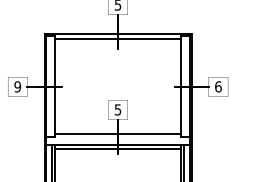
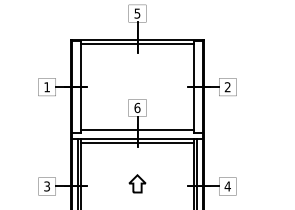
text: (18, 87) -> (47, 87), 9 -> 1
text: (218, 87) -> (227, 87), 6 -> 2
text: (118, 109) -> (137, 107), 5 -> 6

